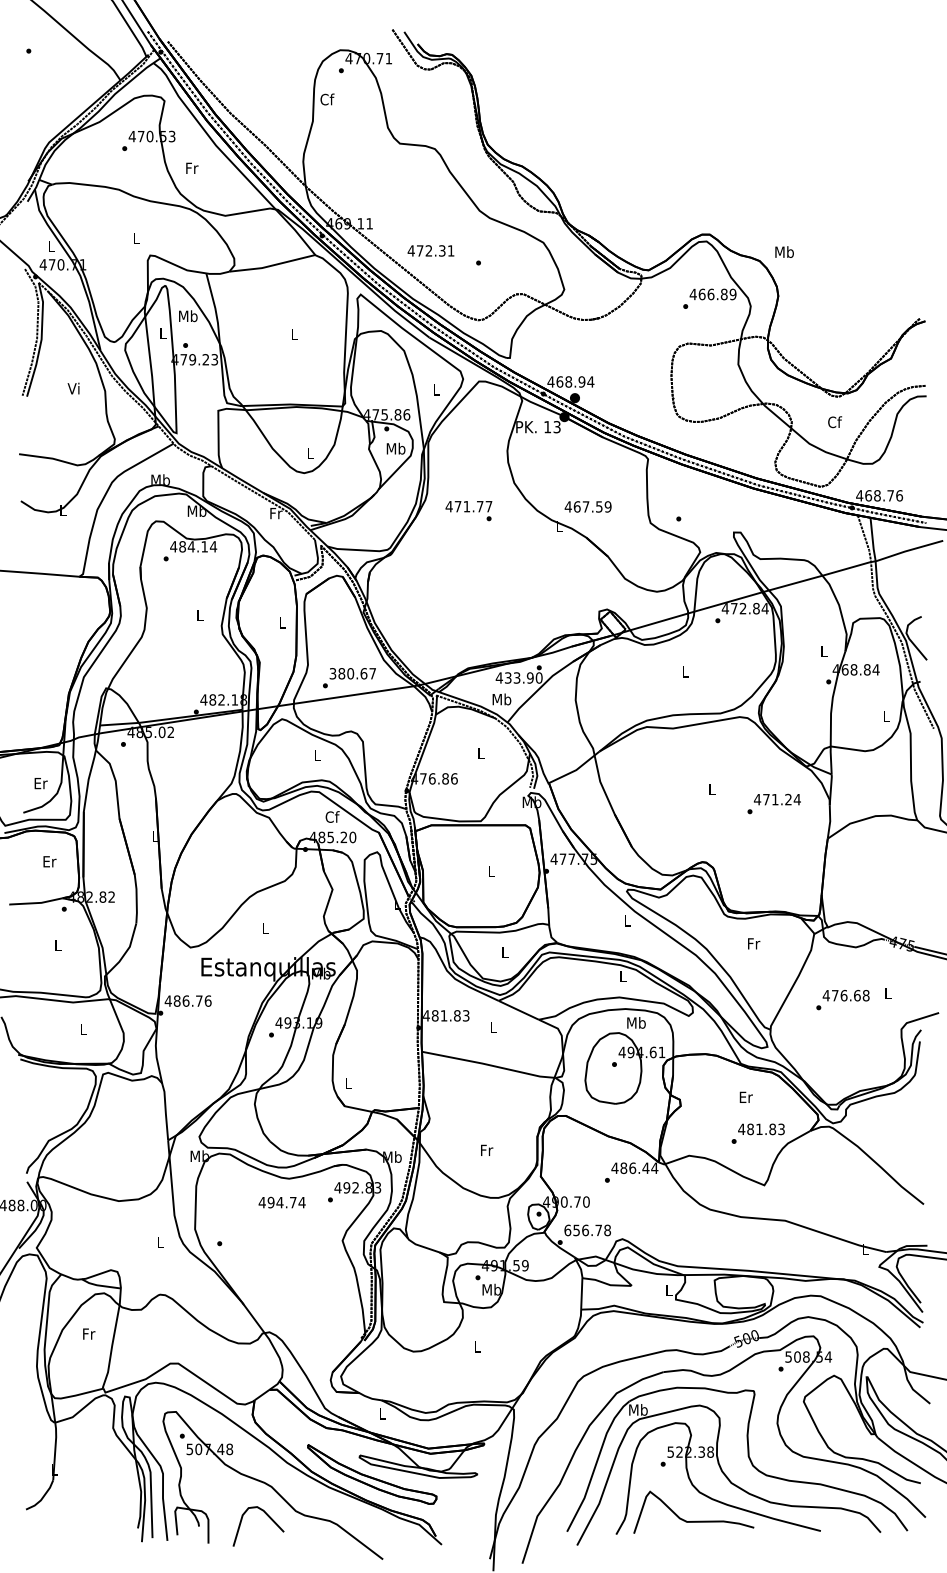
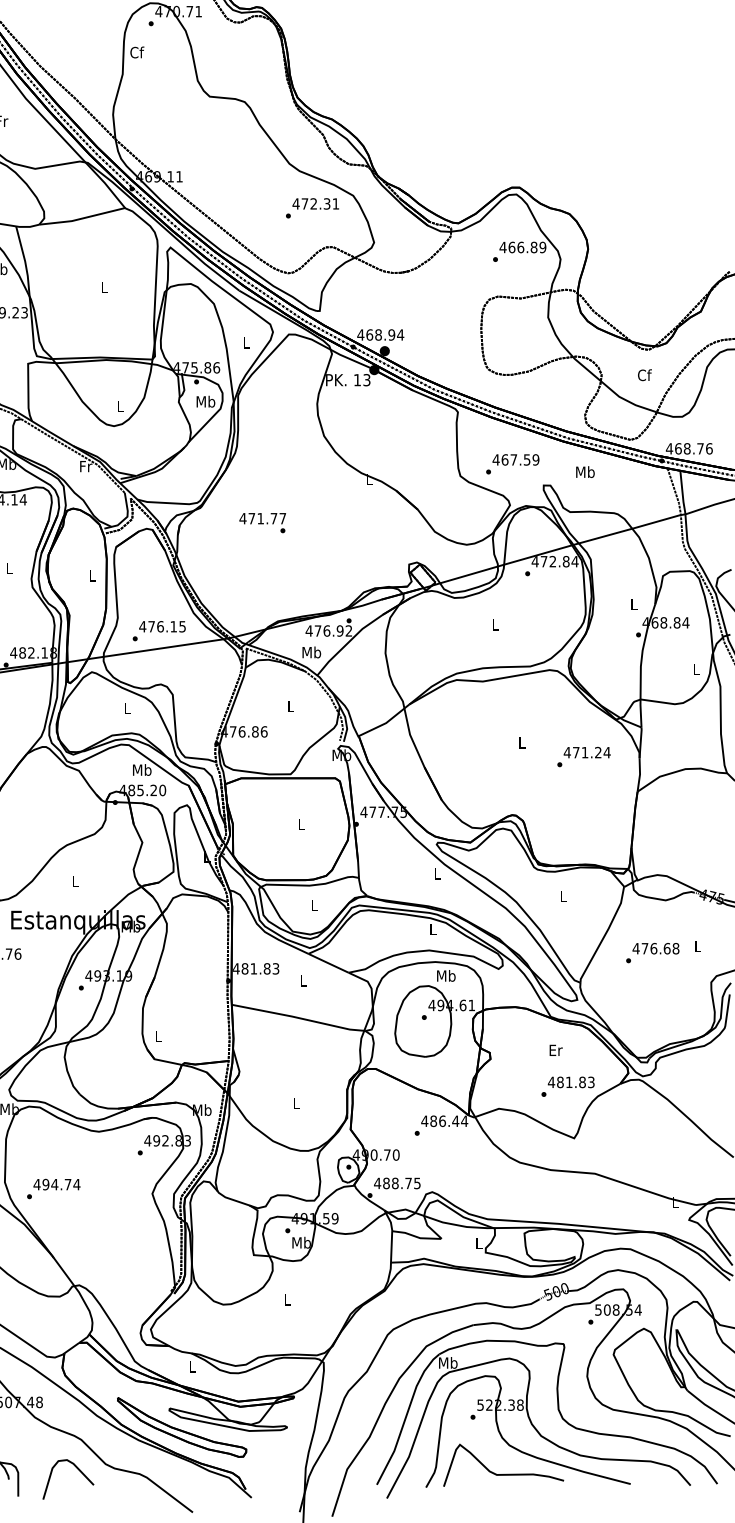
text: (430, 250) -> (315, 203), moved
text: (784, 251) -> (585, 471), moved
text: (587, 506) -> (515, 459), moved
text: (468, 511) -> (262, 523), moved
text: (352, 673) -> (162, 626), 380.67 -> 476.15
text: (523, 677) -> (333, 630), 433.90 -> 476.92
text: (332, 816) -> (142, 769), Cf -> Mb
text: (754, 943) -> (564, 896), Fr -> L
text: (487, 1149) -> (297, 1102), Fr -> L
text: (281, 1202) -> (56, 1184), moved
text: (587, 1230) -> (397, 1183), 656.78 -> 488.75

